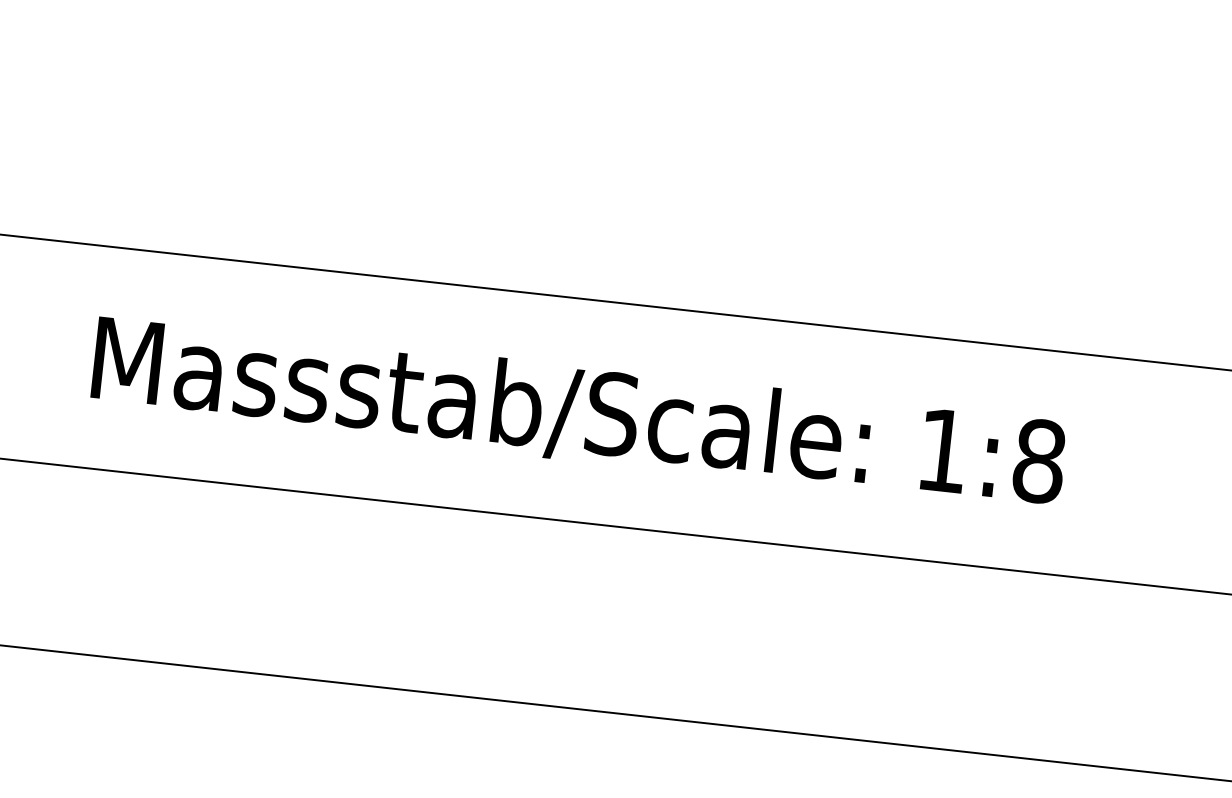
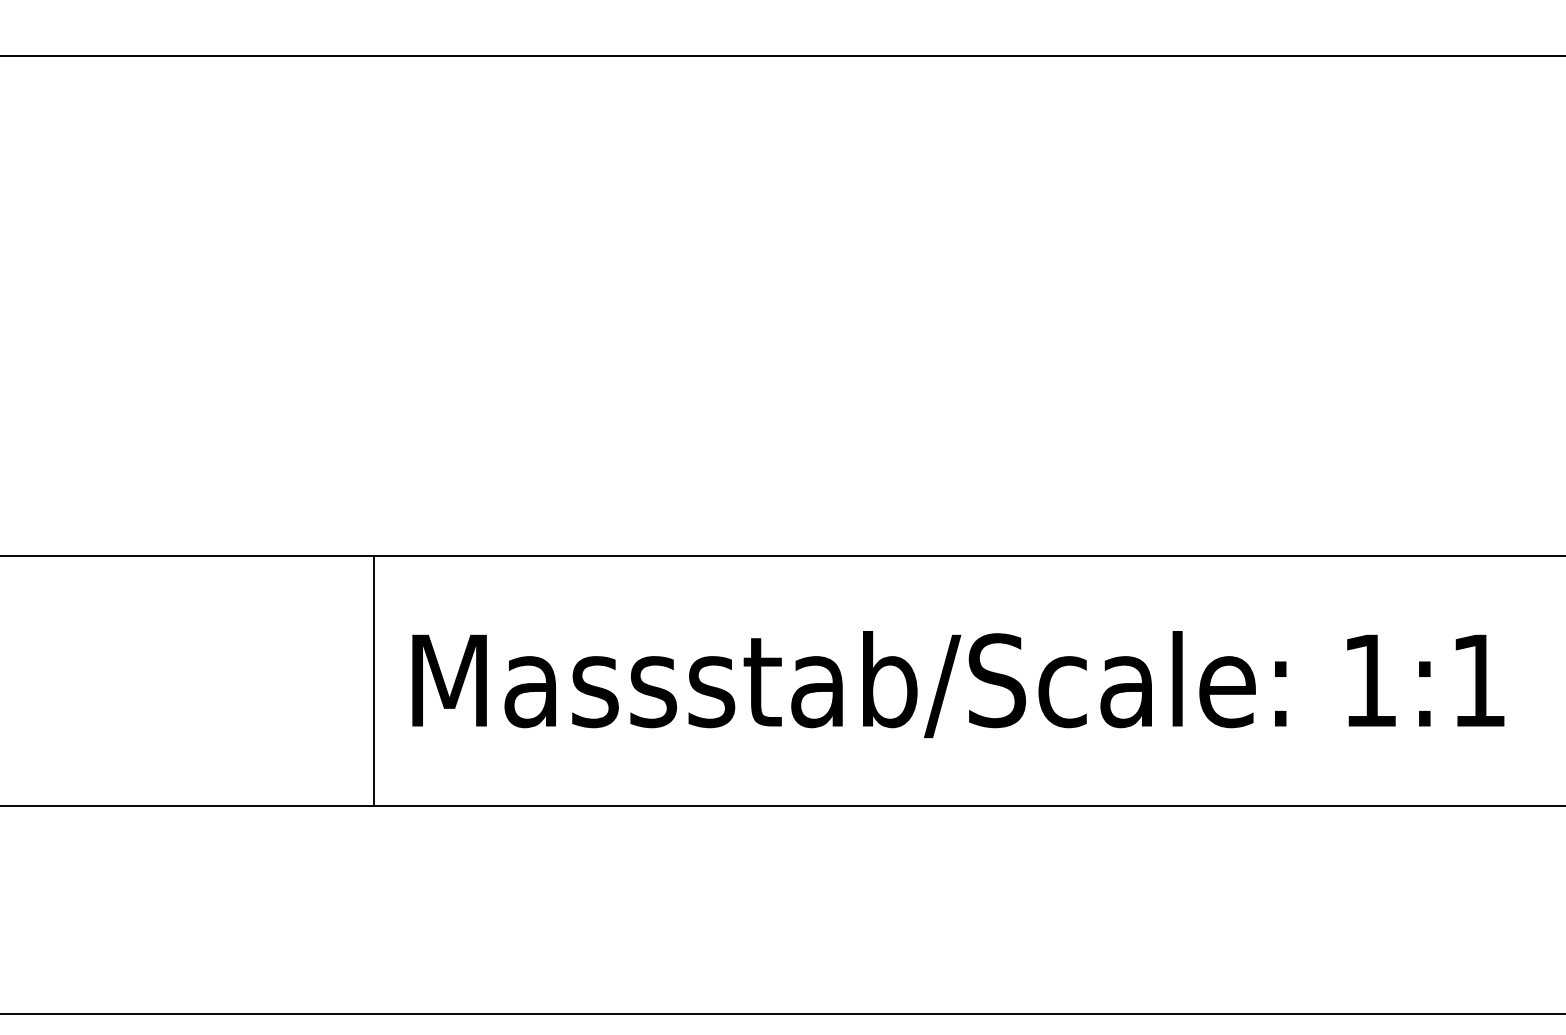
line: (60, 353) -> (373, 680), added
text: (1039, 461) -> (1478, 680), 1:8 -> 1:1

